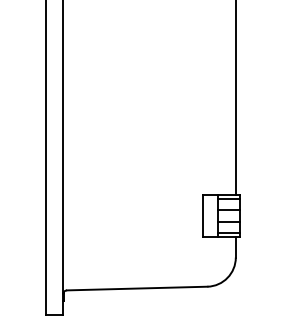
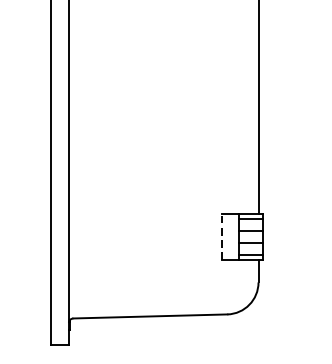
line: (202, 215) -> (221, 236), solid -> dashed

